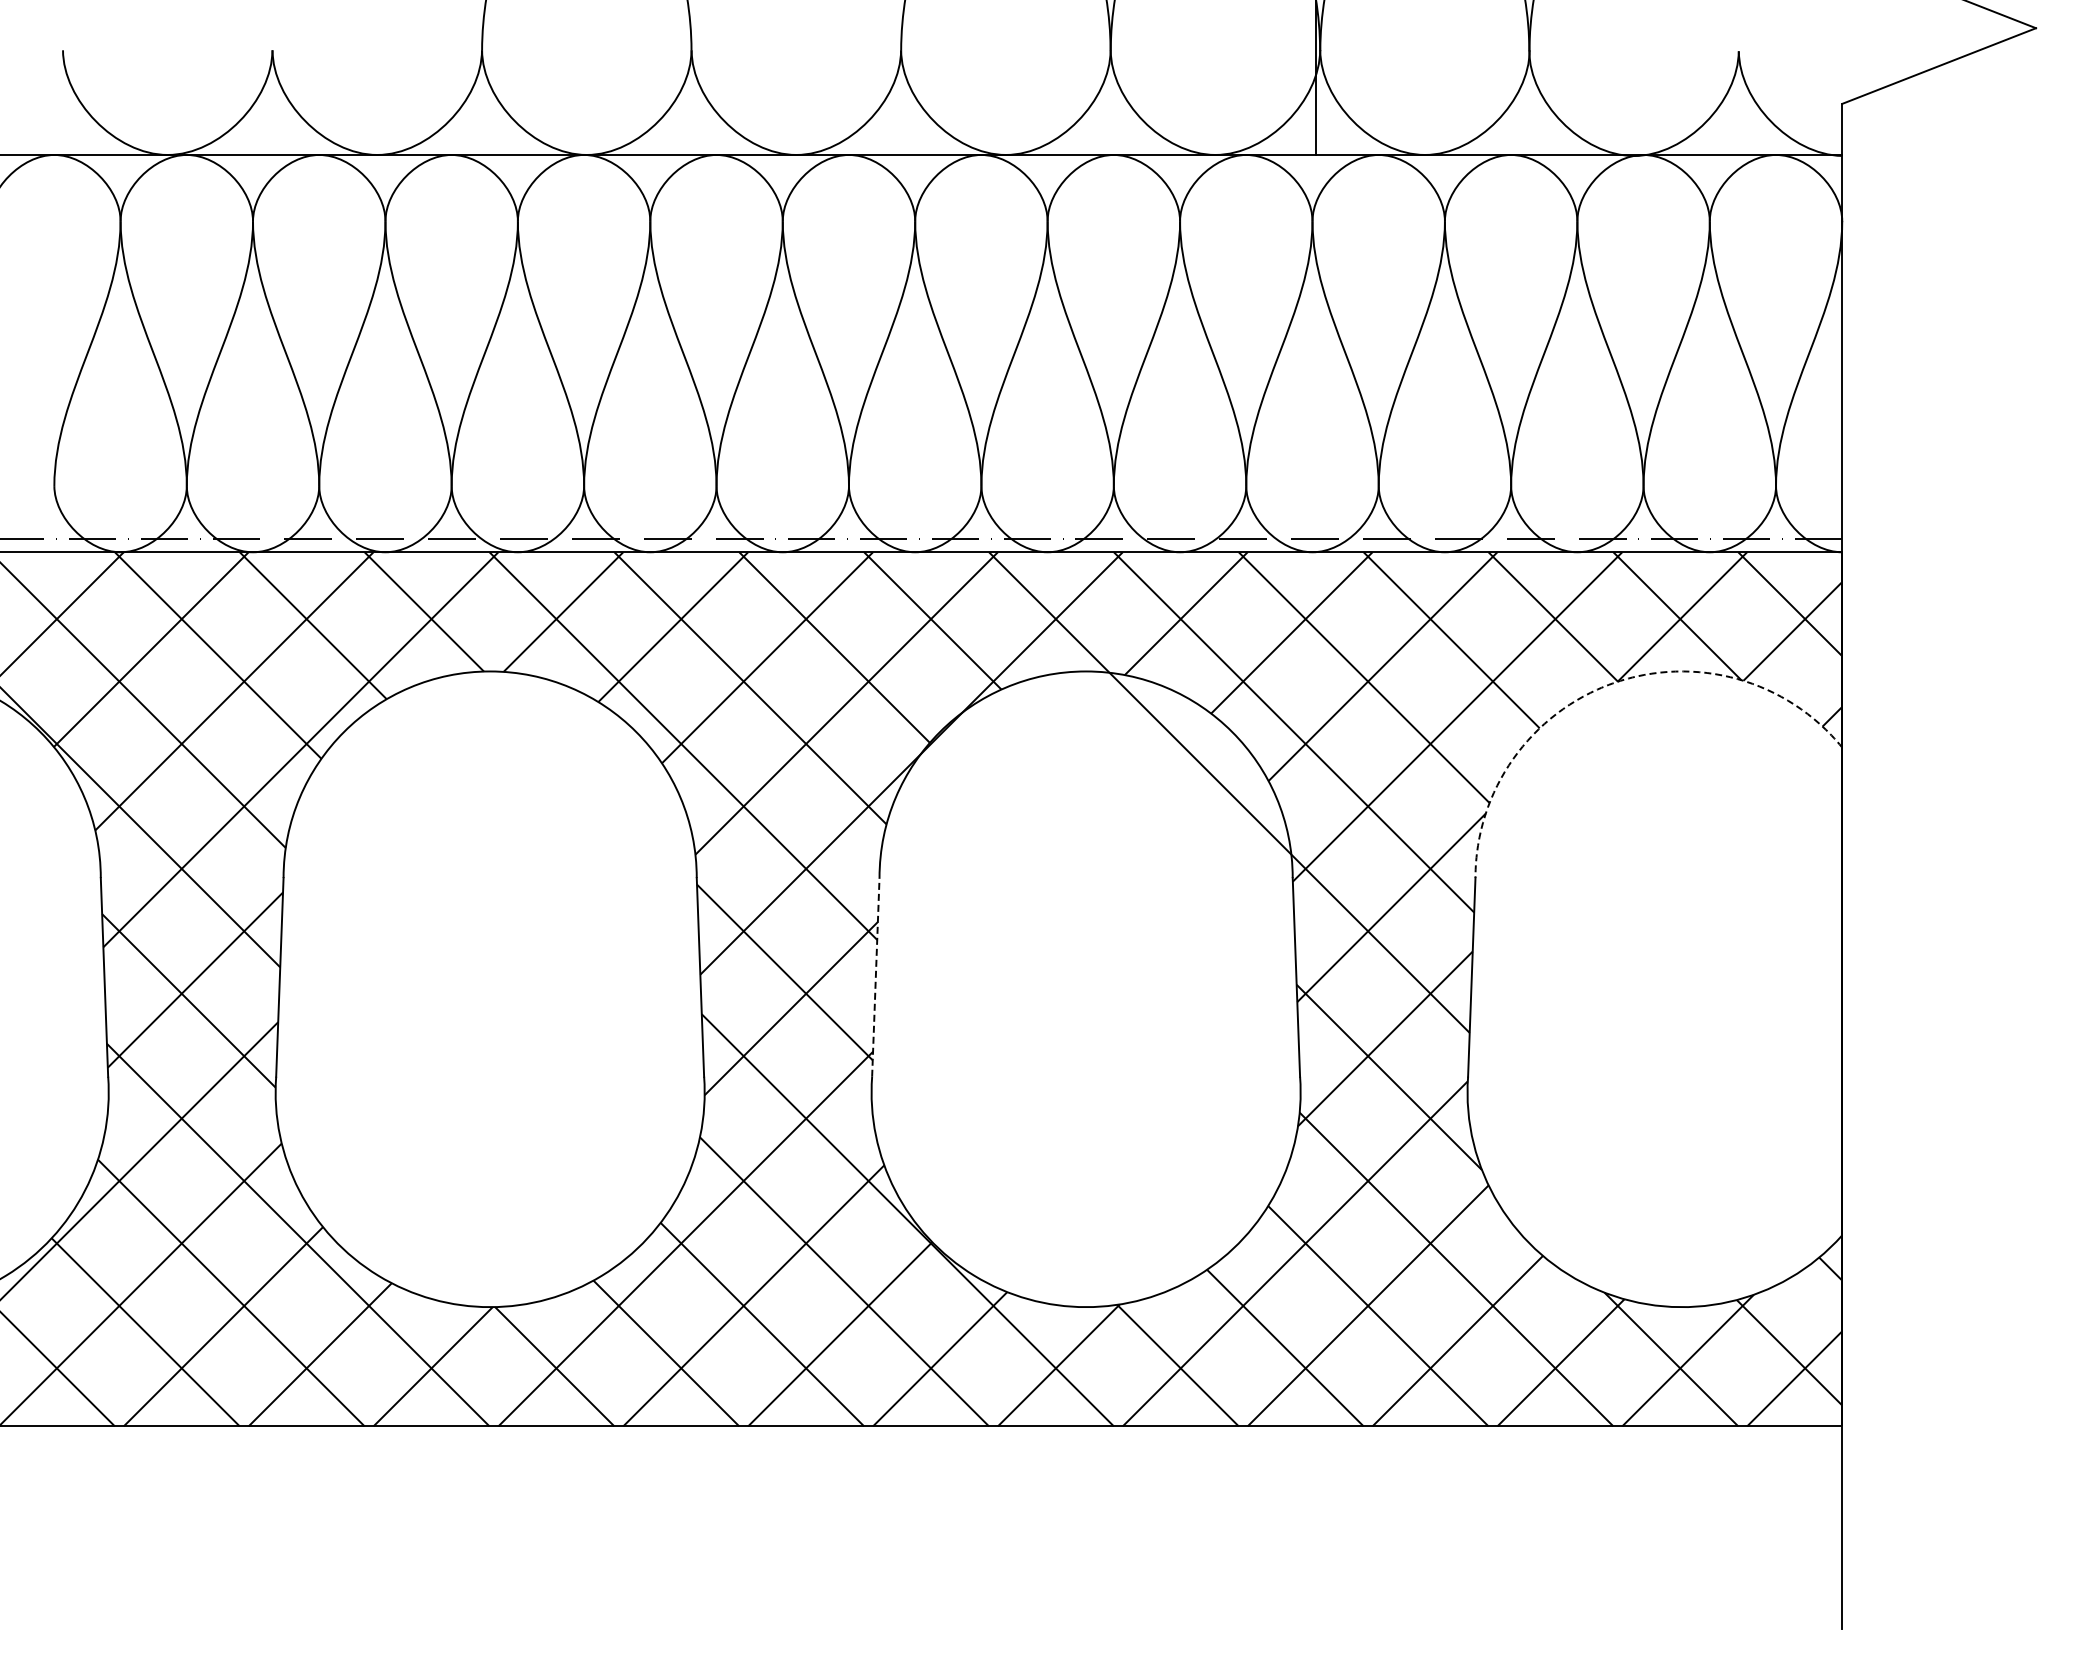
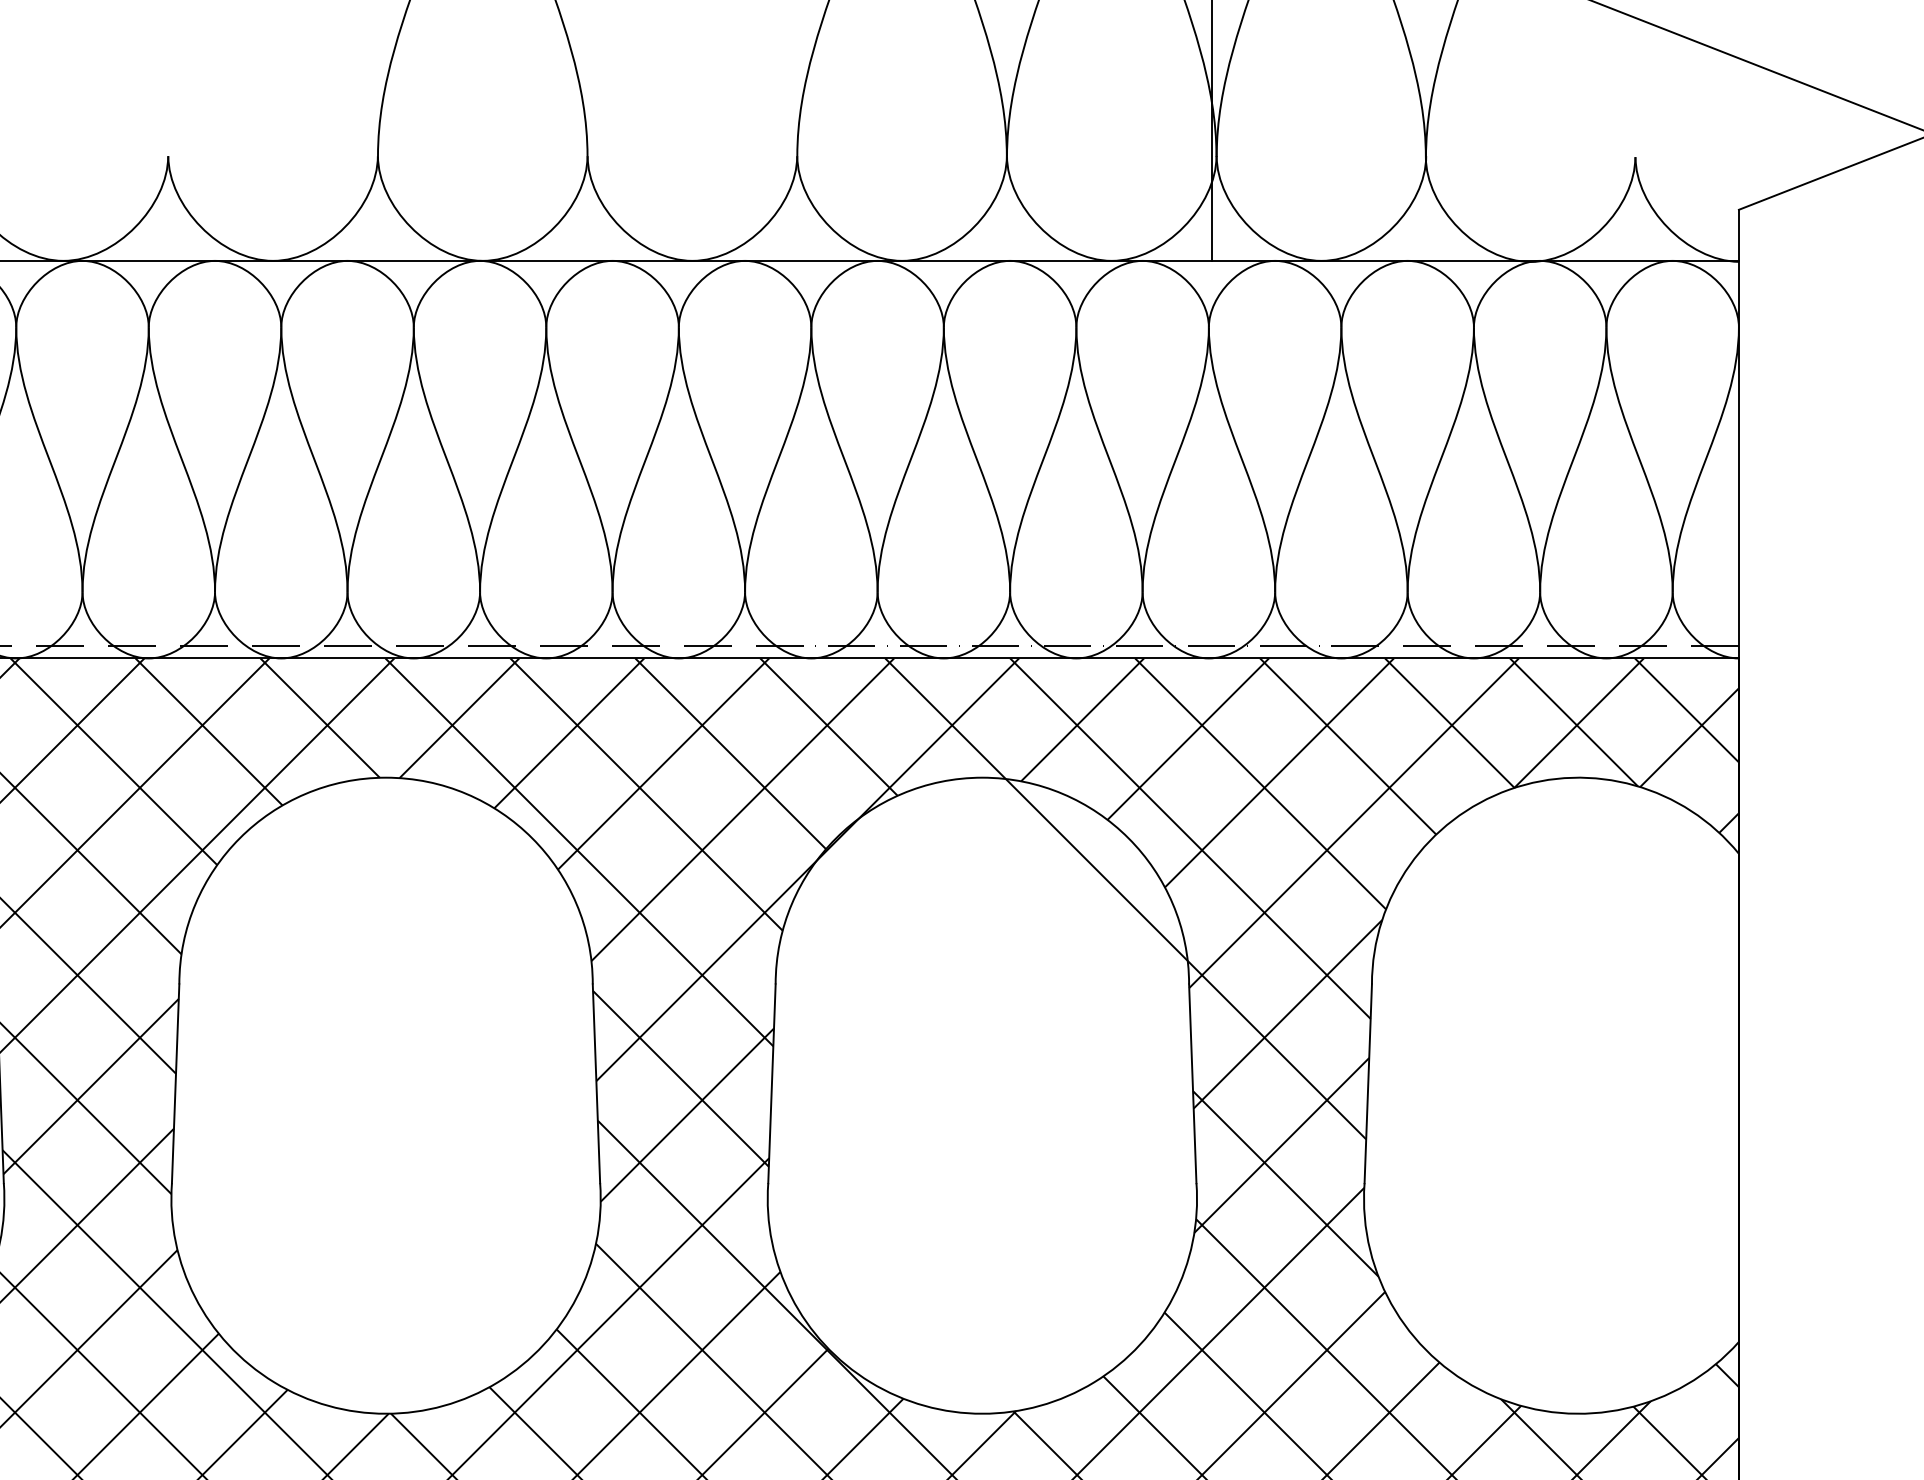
arc: (1612, 683) -> (1509, 789), dashed -> solid
line: (875, 976) -> (771, 1082), dashed -> solid

